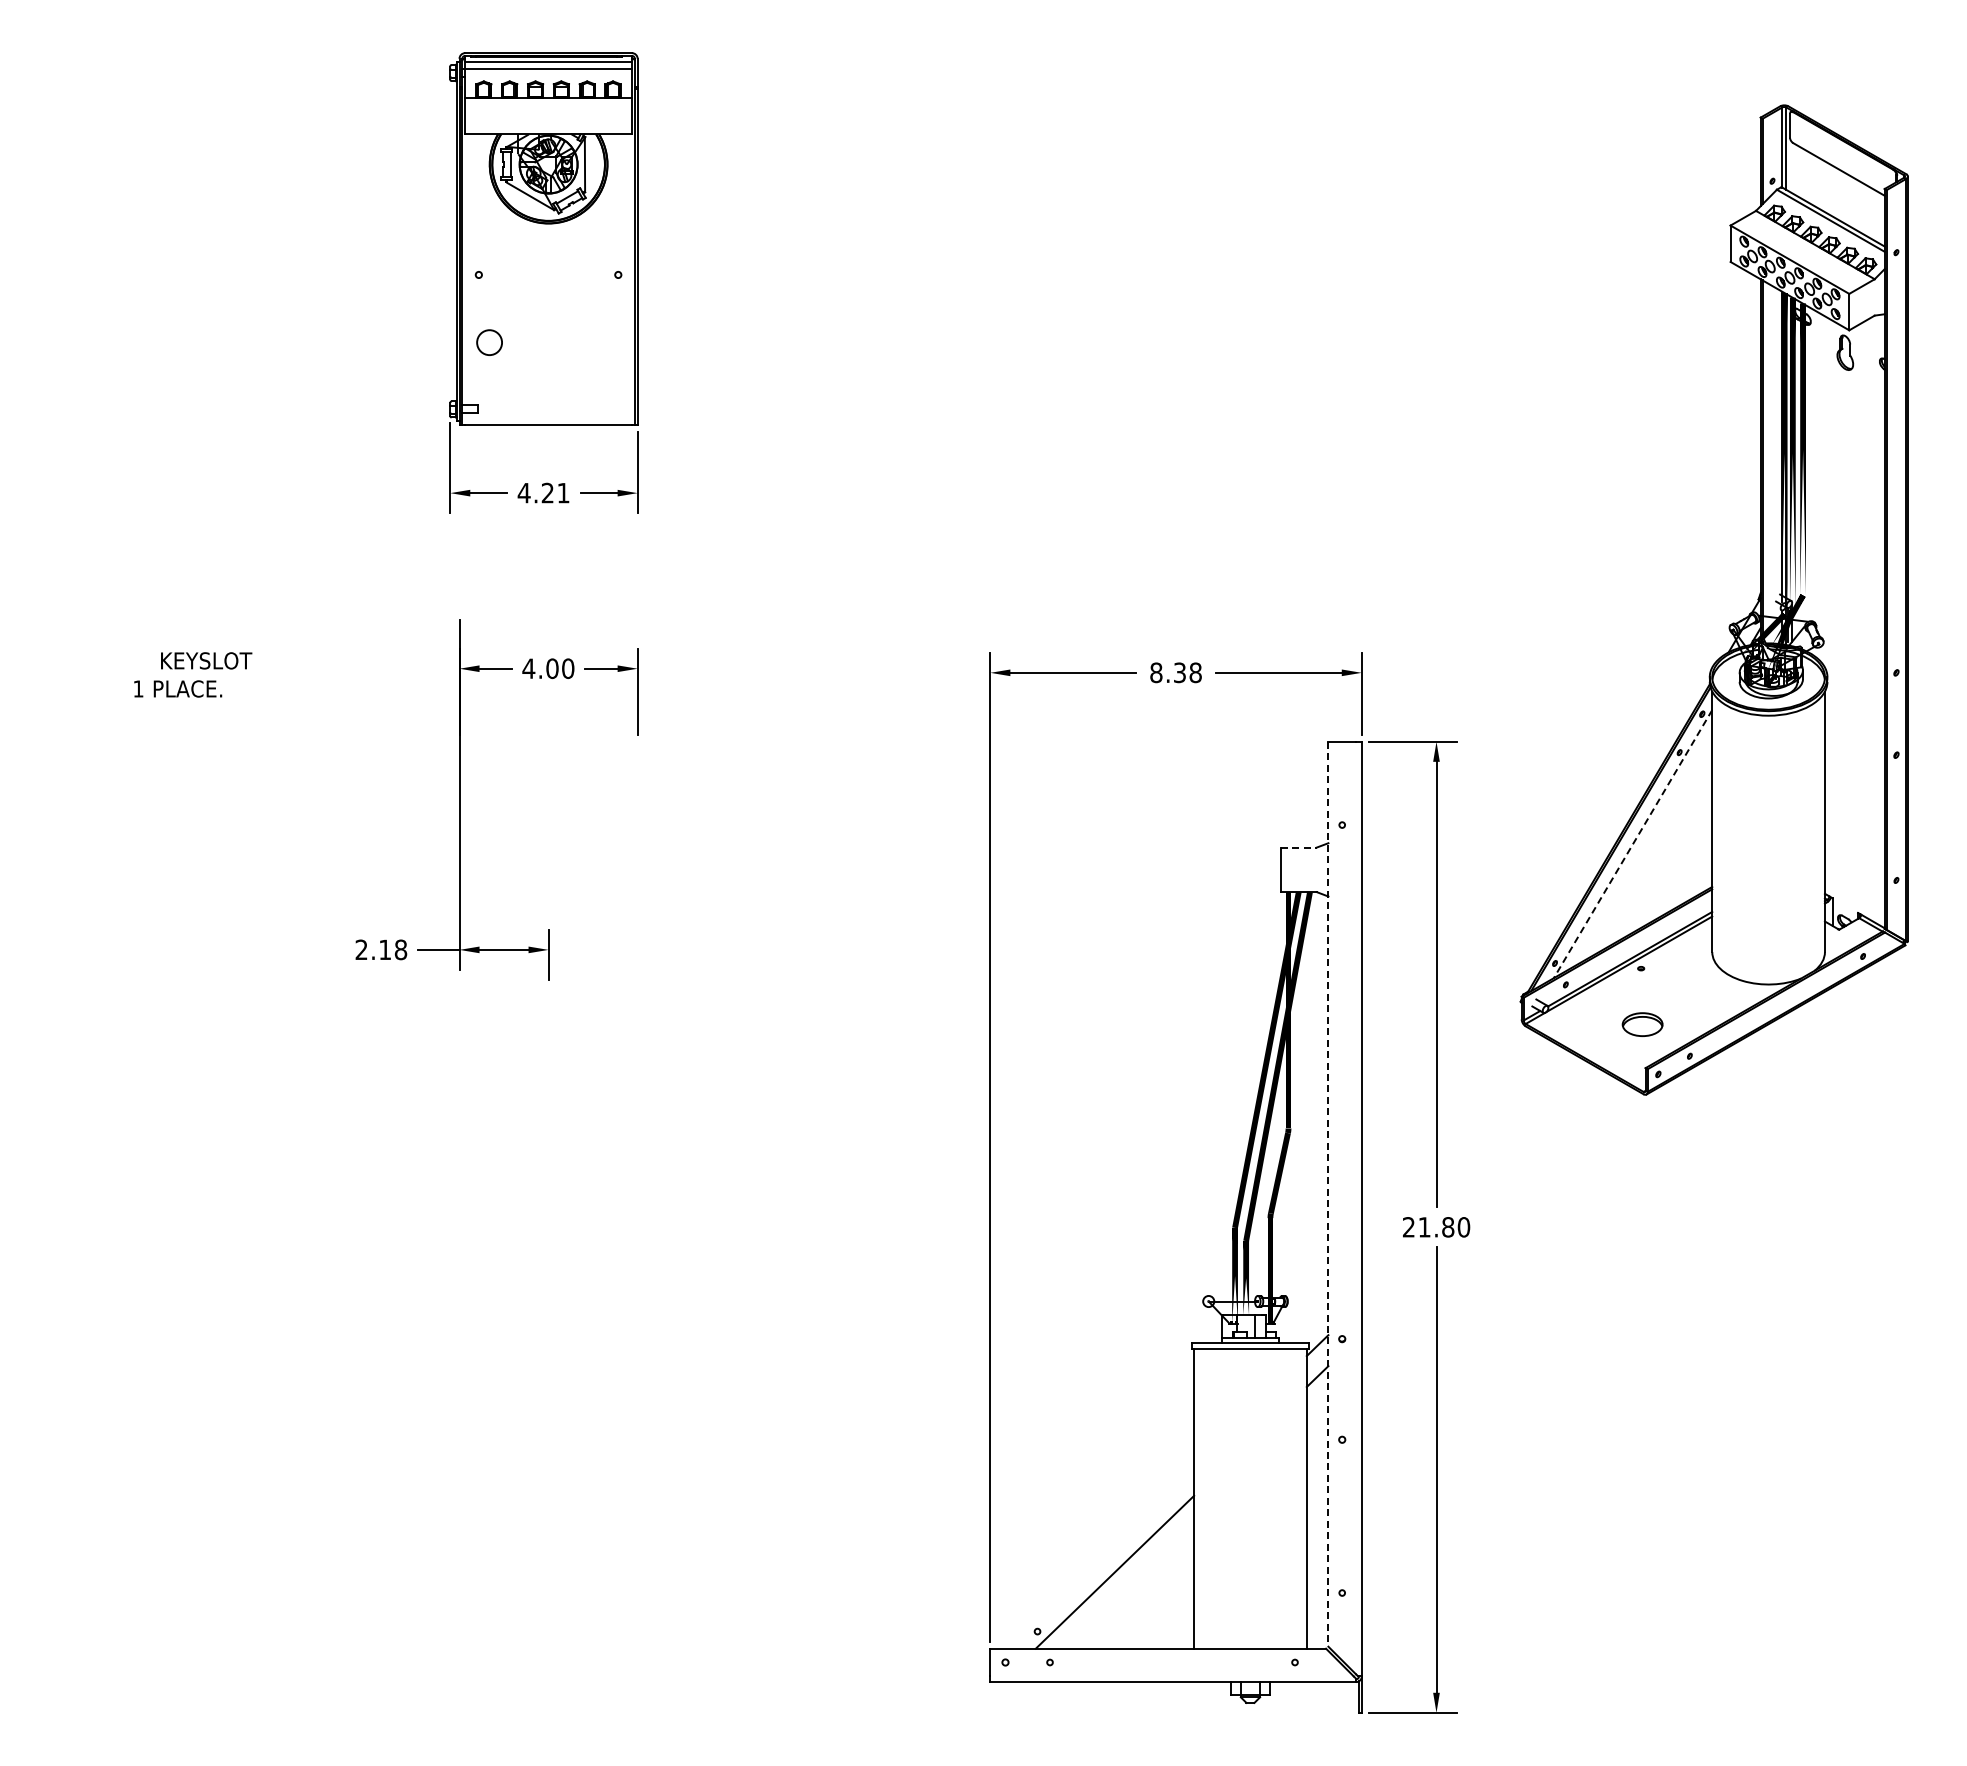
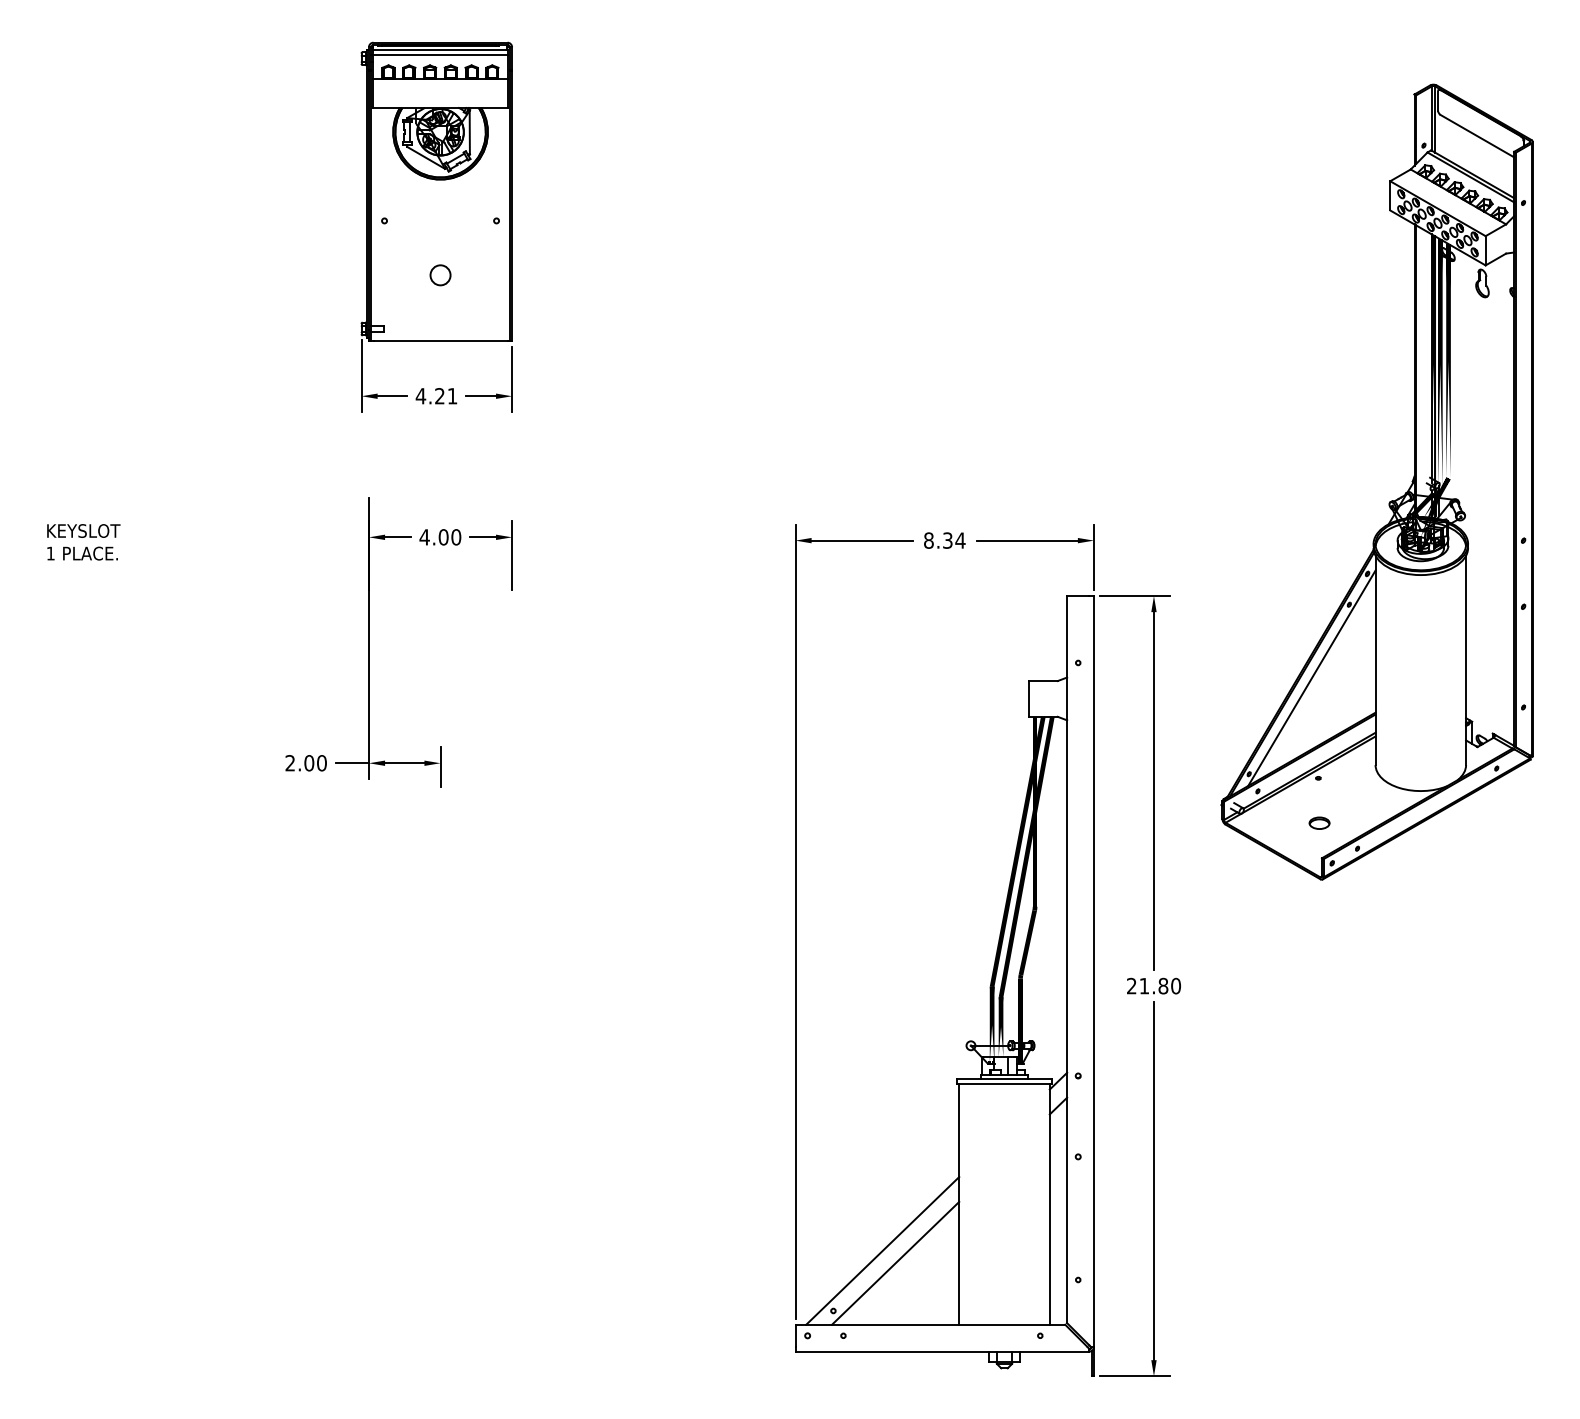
circle: (489, 342) -> (440, 275), moved
text: (206, 660) -> (83, 530), moved
text: (1195, 672) -> (960, 540), 8.38 -> 8.34
text: (178, 688) -> (82, 553), moved
line: (1633, 844) -> (1312, 678), dashed -> solid
line: (1299, 847) -> (1043, 680), dashed -> solid
text: (393, 949) -> (315, 762), 2.18 -> 2.00
part: (1642, 1024) -> (1319, 823), size x0.62
line: (1328, 1194) -> (1067, 959), dashed -> solid
line: (1098, 1556) -> (882, 1250), added

